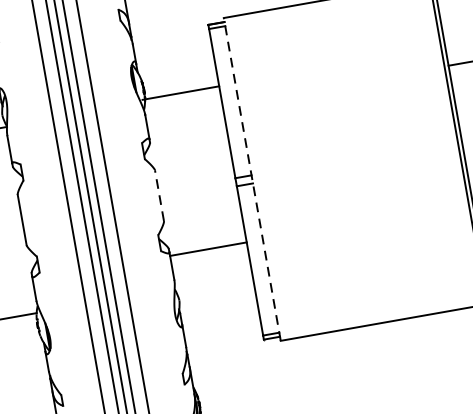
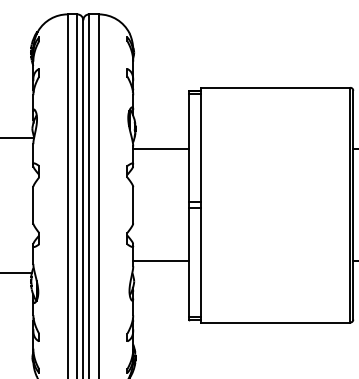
line: (180, 93) -> (160, 149), moved
line: (251, 178) -> (200, 204), dashed -> solid
line: (159, 194) -> (133, 204), dashed -> solid
line: (207, 248) -> (160, 260), moved

